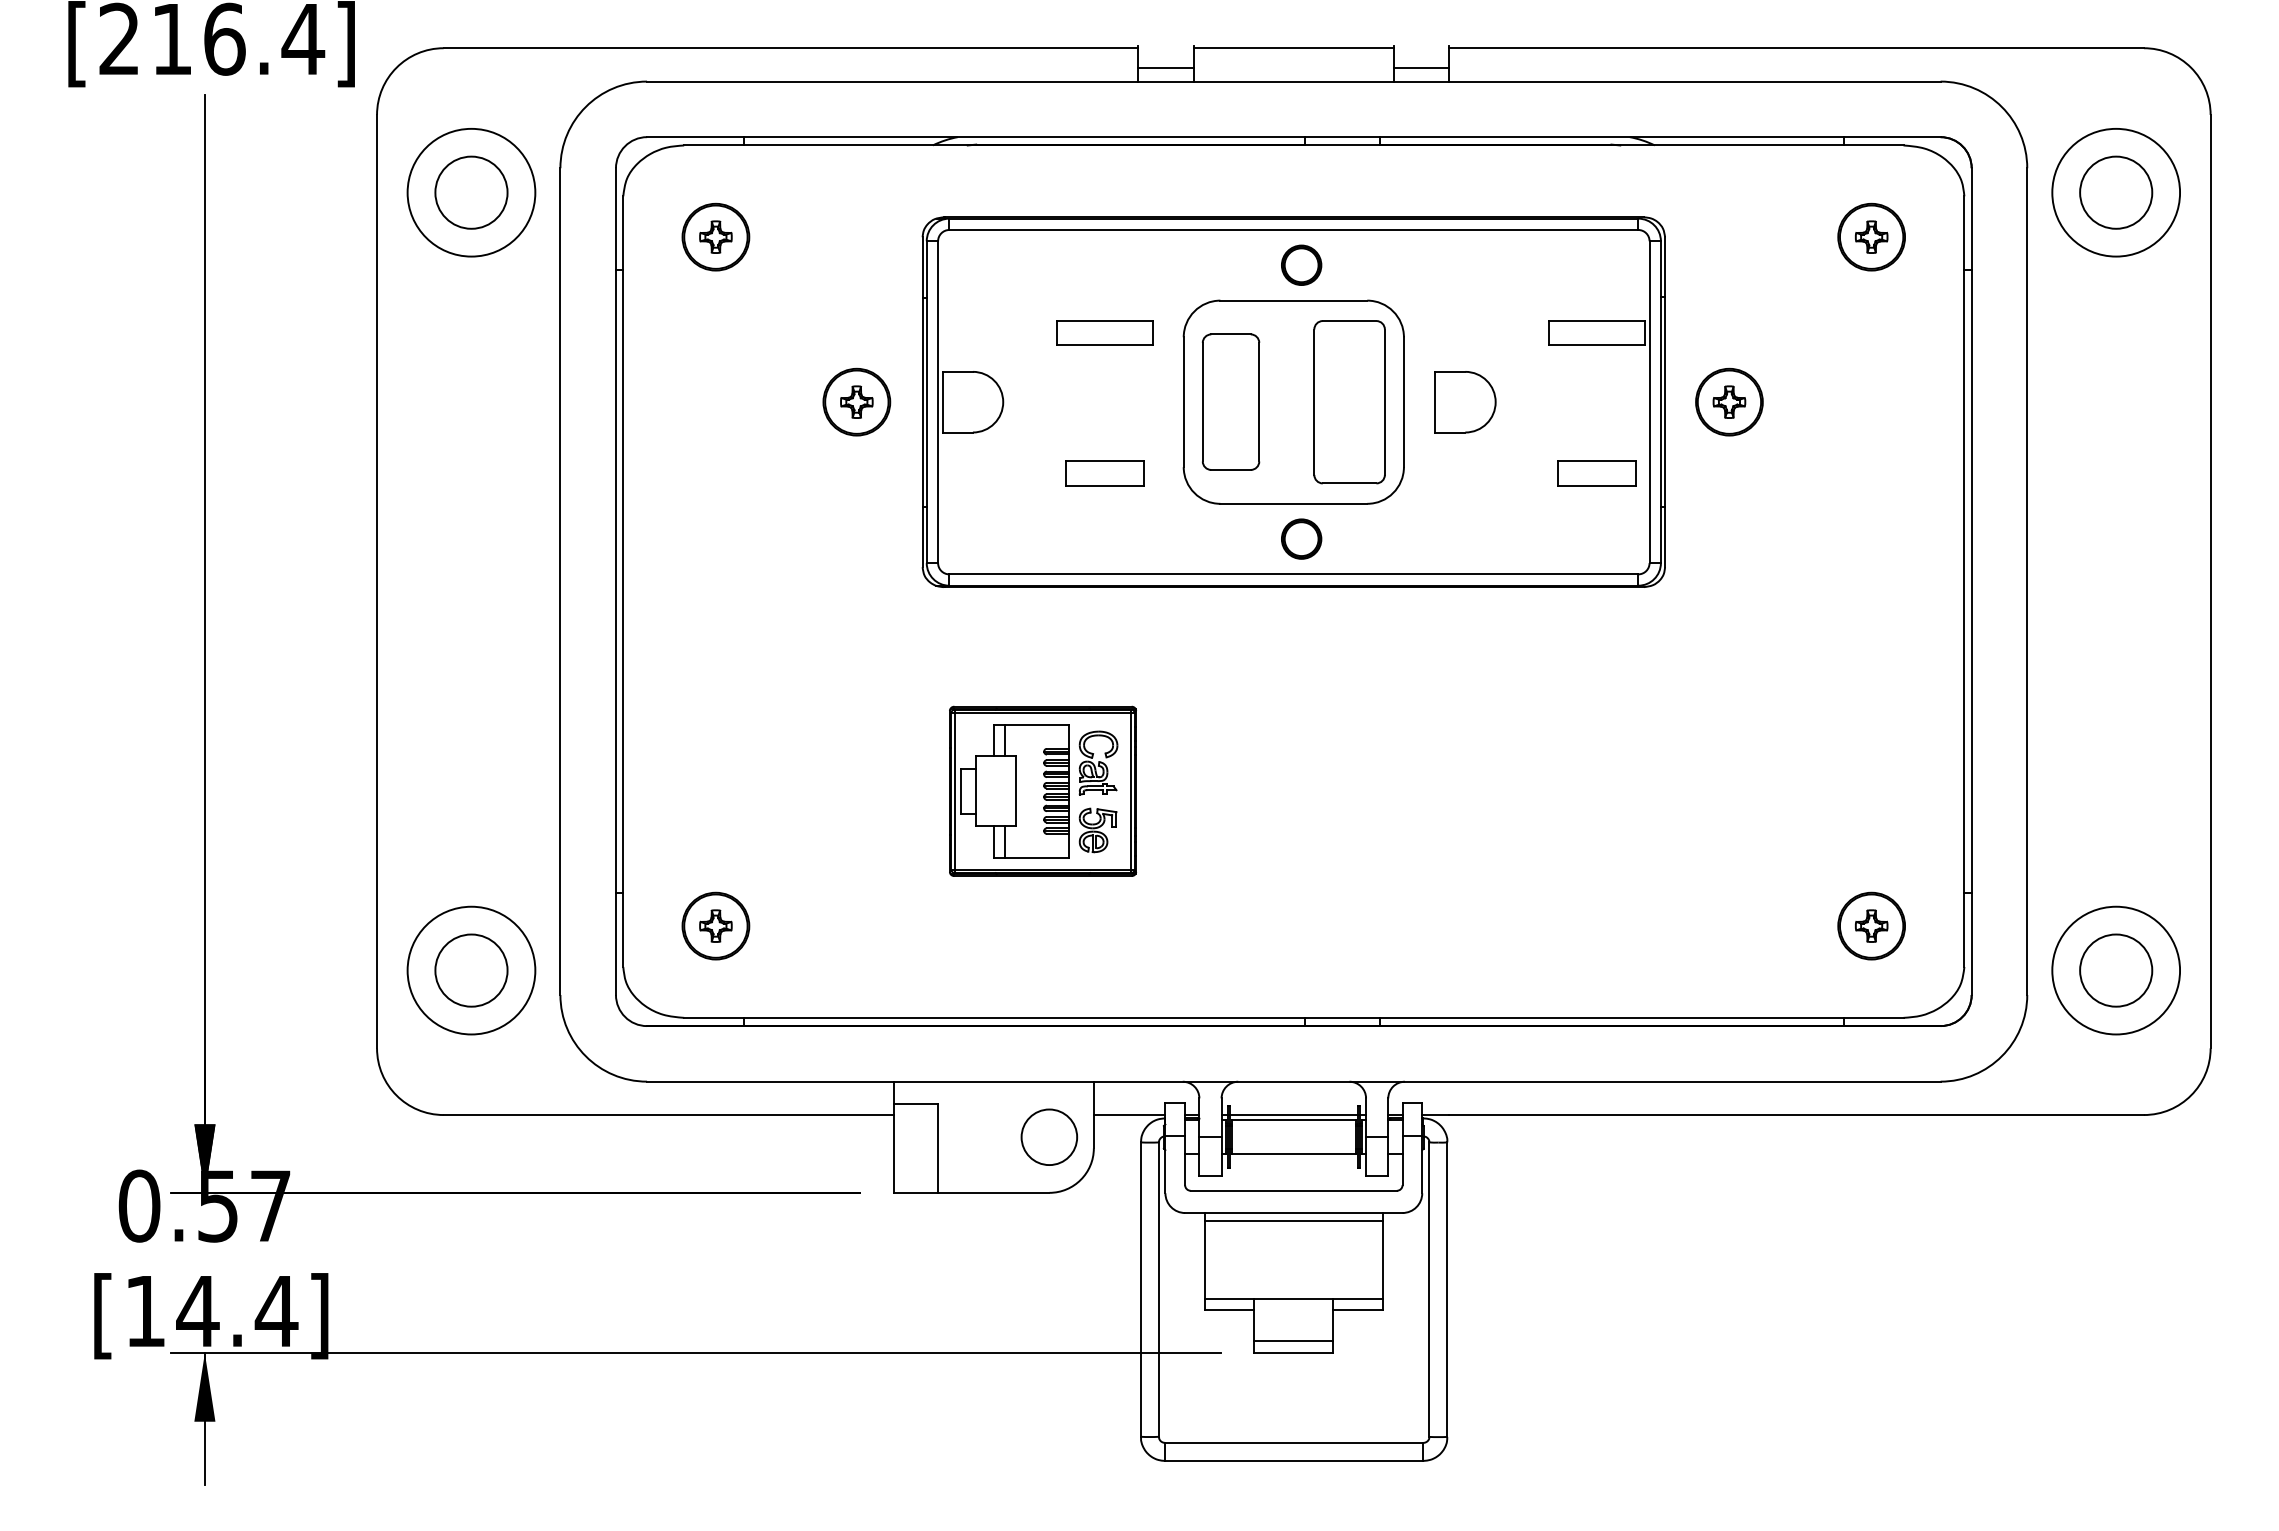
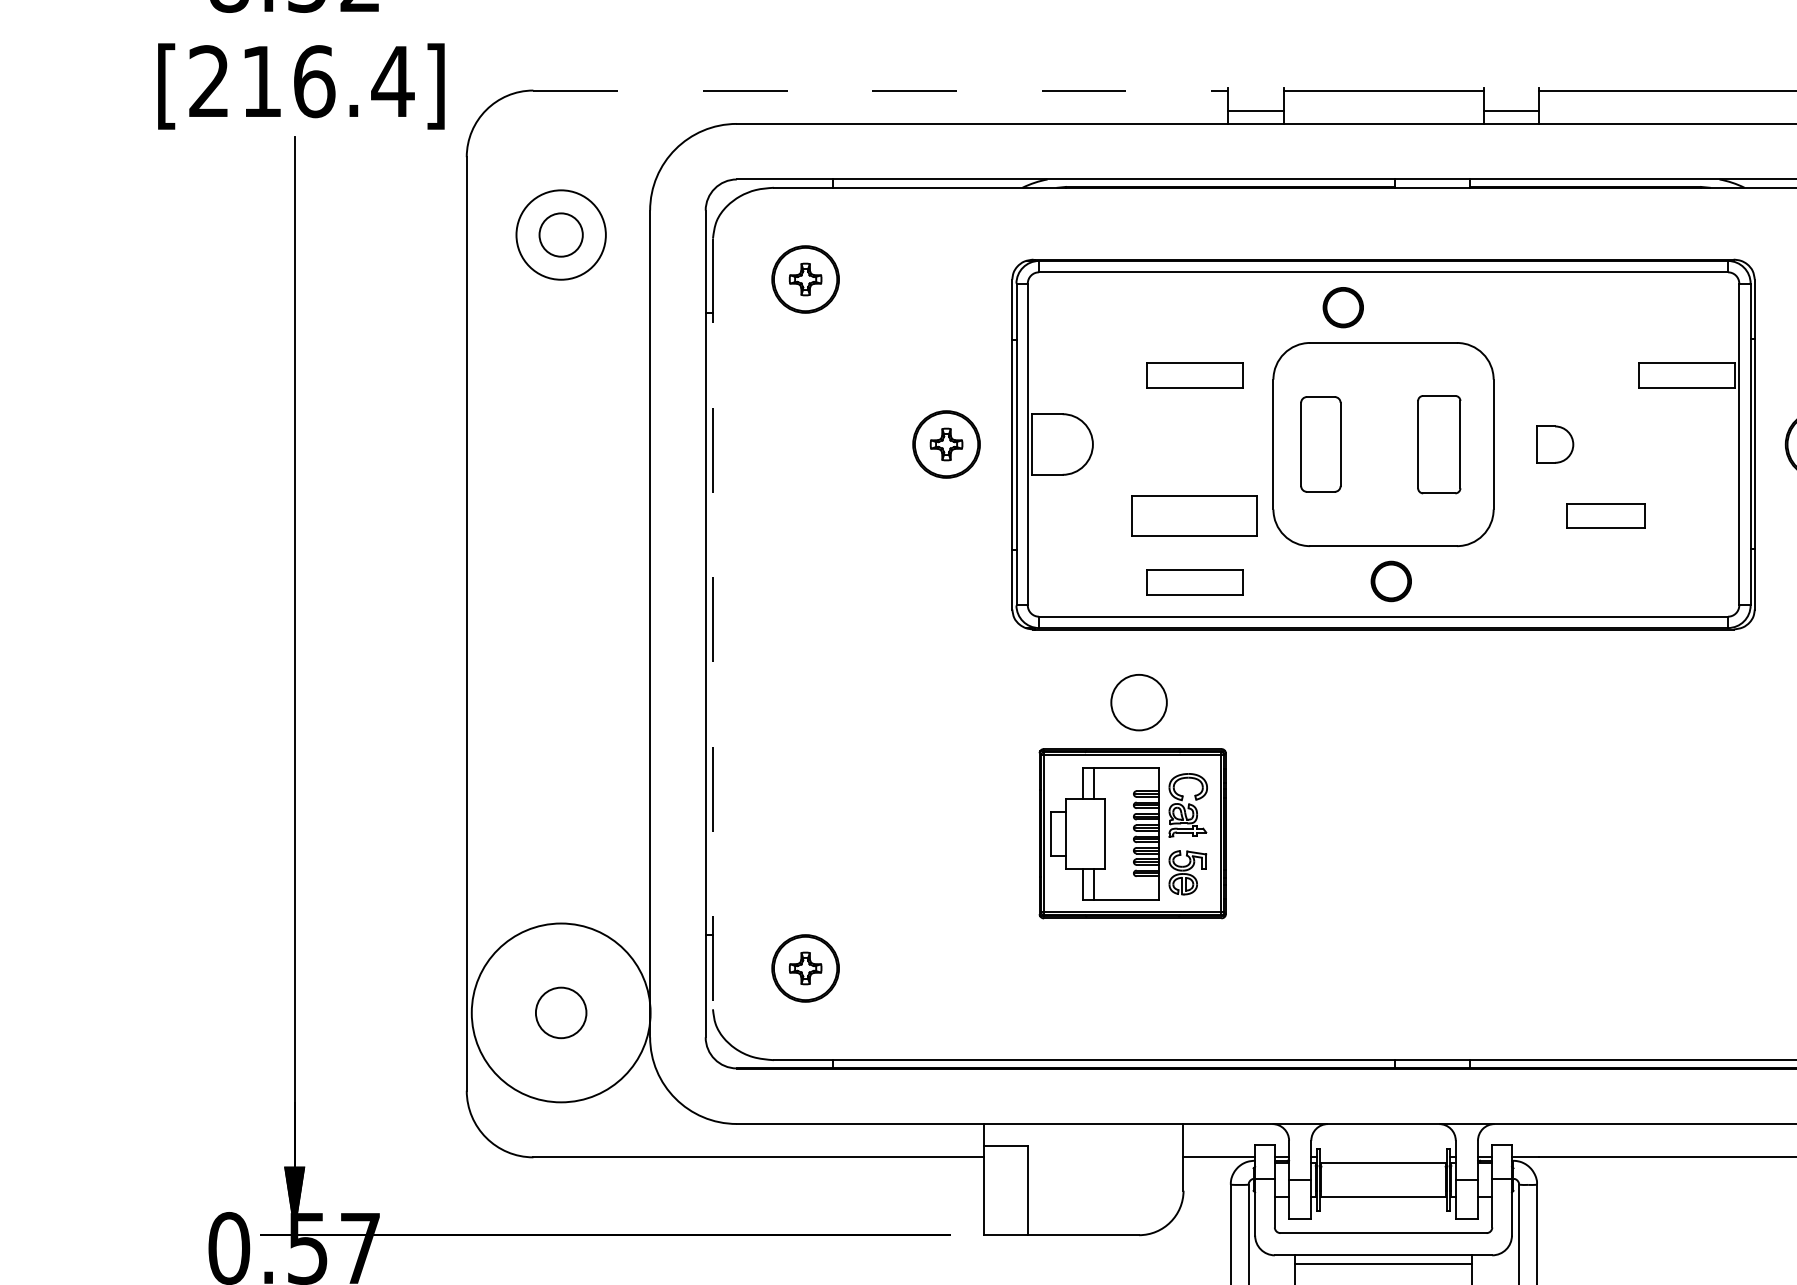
line: (791, 48) -> (881, 90), solid -> dashed
circle: (471, 192) -> (561, 234), size x0.6
circle: (471, 192) -> (561, 234), size x0.7
part: (1301, 264) -> (1343, 306), moved
part: (1231, 401) -> (1321, 443), size x0.7
part: (1349, 402) -> (1439, 444), size x0.6
part: (1465, 402) -> (1555, 444), size x0.6
part: (1104, 473) -> (1194, 515), size x1.6
part: (1596, 473) -> (1605, 515), moved
part: (1104, 539) -> (1194, 581), added
line: (623, 582) -> (713, 624), solid -> dashed
circle: (471, 970) -> (561, 1012), size x0.7
circle: (471, 970) -> (561, 1012), size x1.4
line: (1293, 1115) -> (1383, 1157), removed
circle: (1049, 1136) -> (1139, 701), moved

